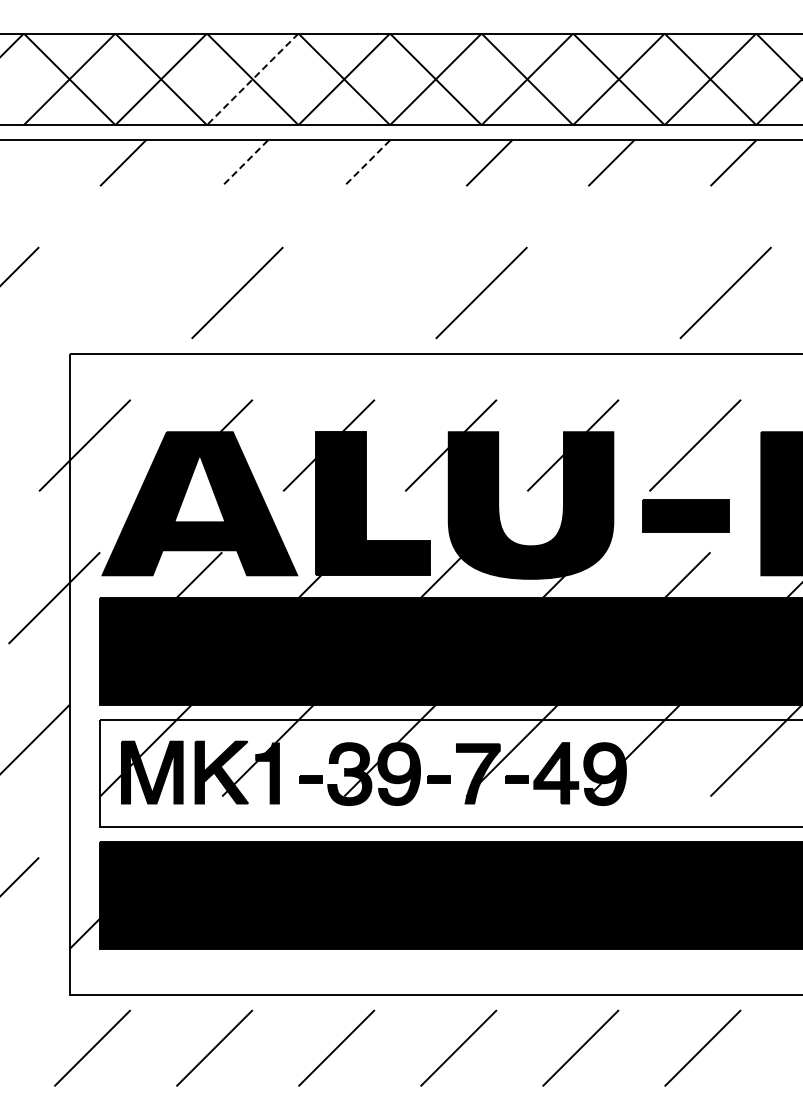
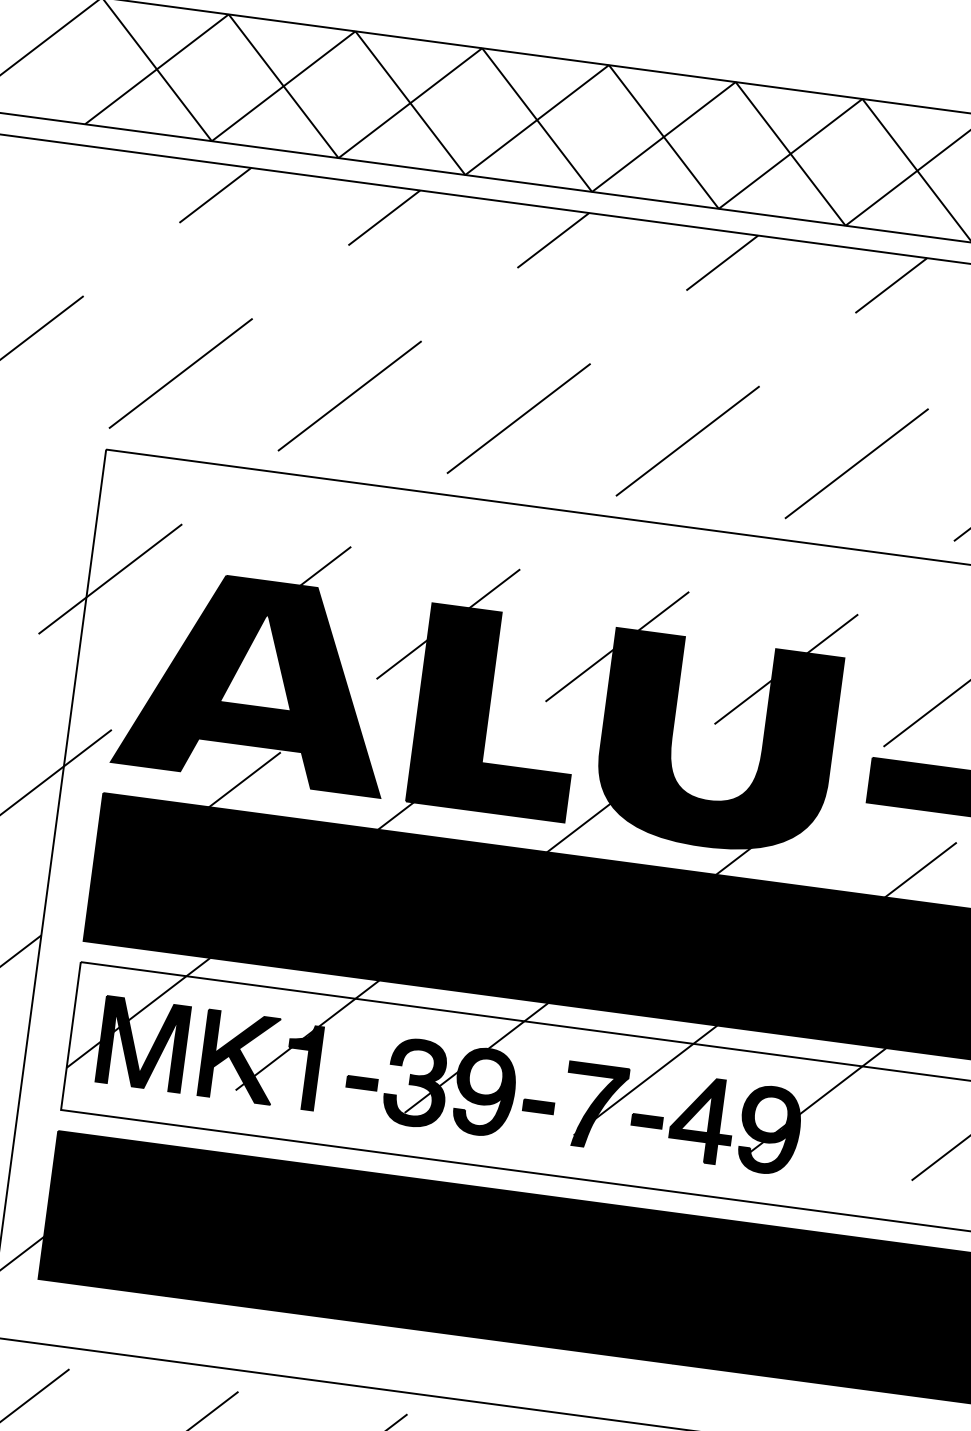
line: (252, 79) -> (410, 103), dashed -> solid
line: (244, 163) -> (383, 218), dashed -> solid
line: (366, 163) -> (552, 240), dashed -> solid
line: (115, 292) -> (181, 372), added
line: (359, 292) -> (518, 417), added
line: (603, 292) -> (856, 463), added

